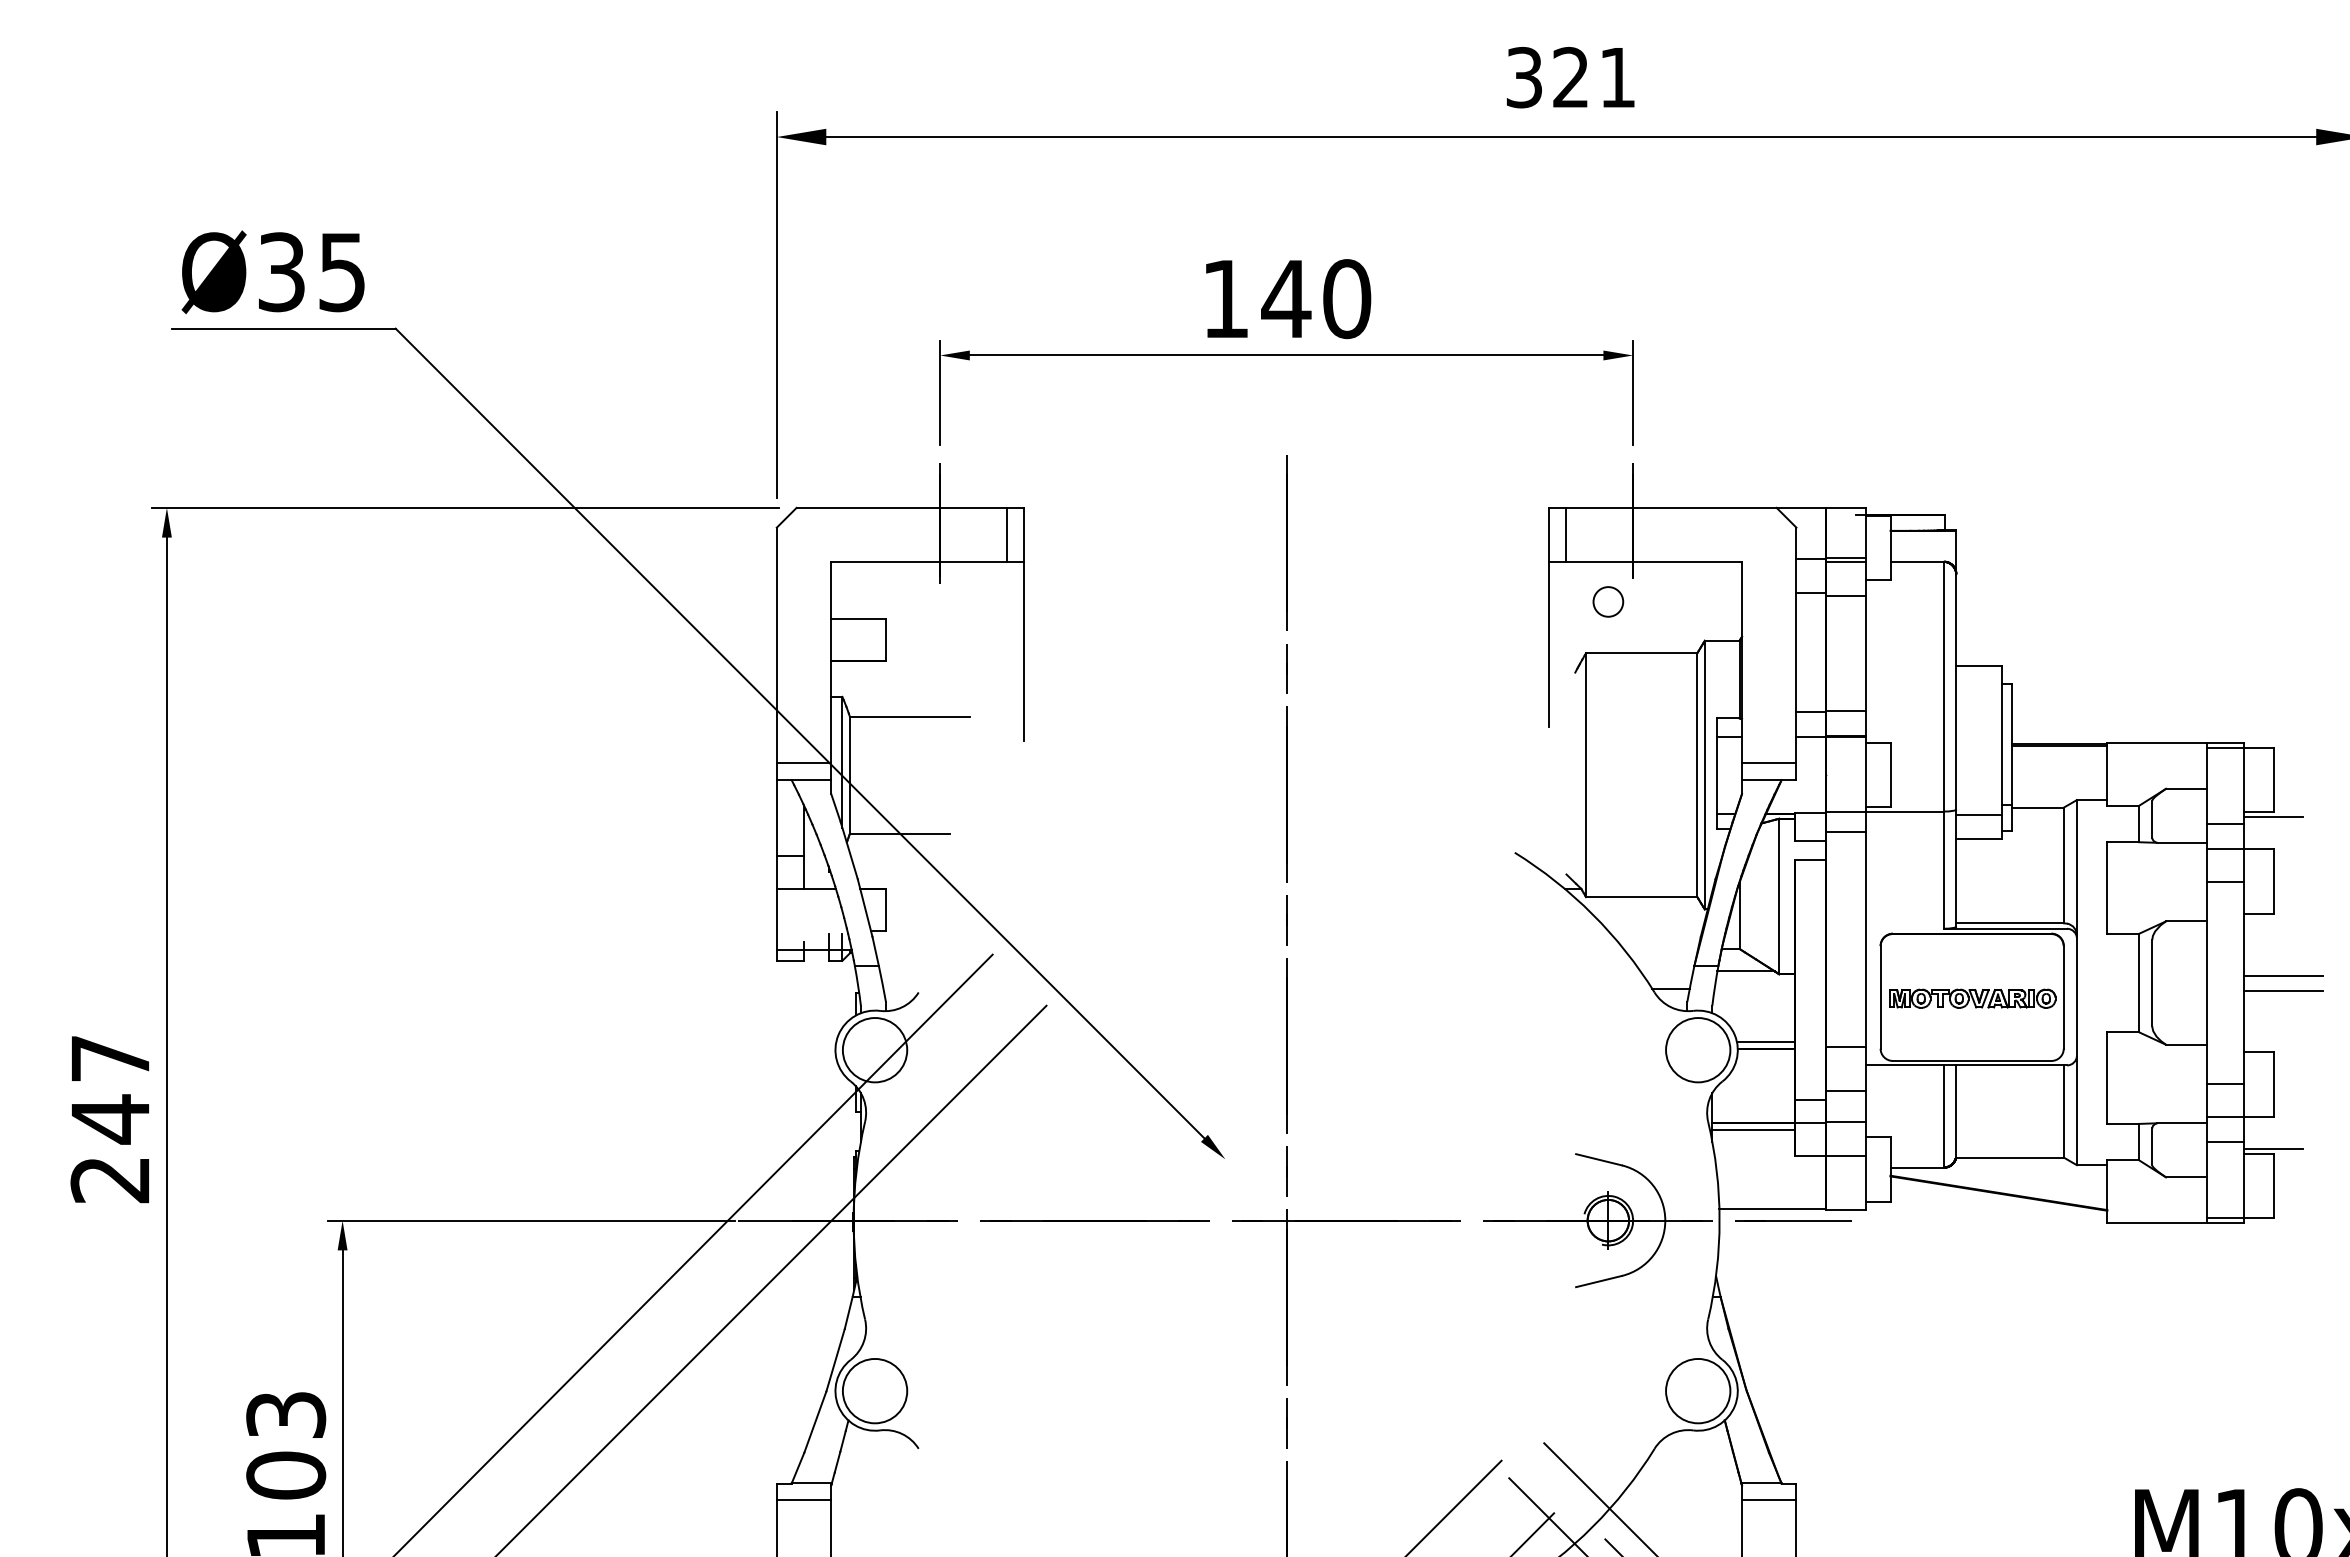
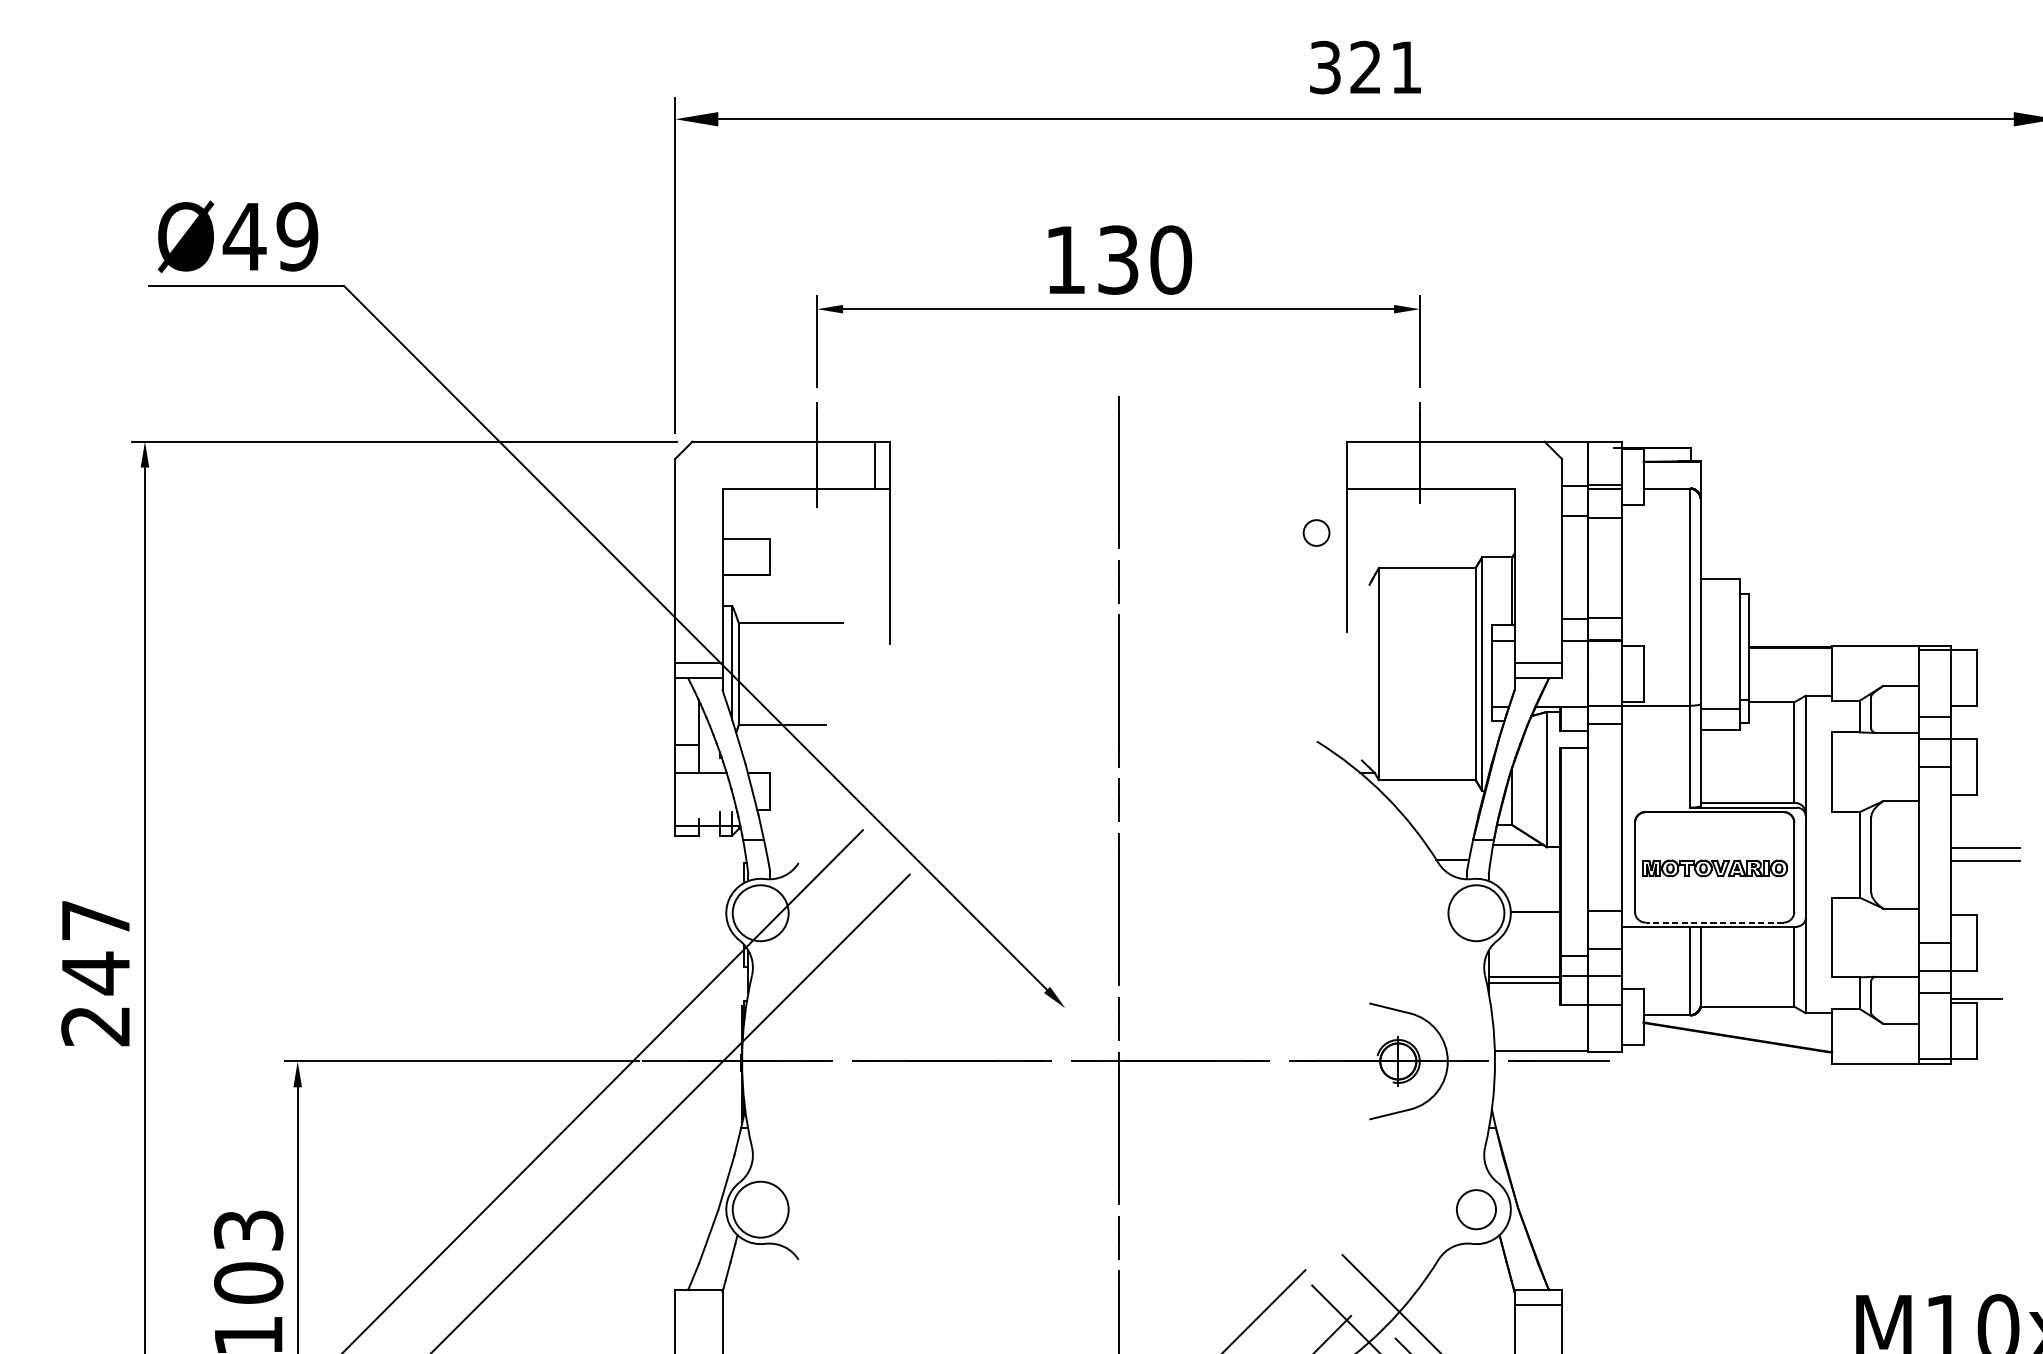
text: (311, 272) -> (270, 237), Ø35 -> Ø49
text: (1286, 299) -> (1118, 260), 140 -> 130
line: (1566, 534) -> (1361, 464), removed
circle: (1608, 601) -> (1316, 532), moved
line: (2273, 817) -> (1976, 710), removed
line: (1765, 1041) -> (1534, 905), removed
line: (1971, 1060) -> (1714, 922), solid -> dashed
circle: (1698, 1390) -> (1476, 1209), size x0.7
line: (803, 1500) -> (698, 1304), removed

